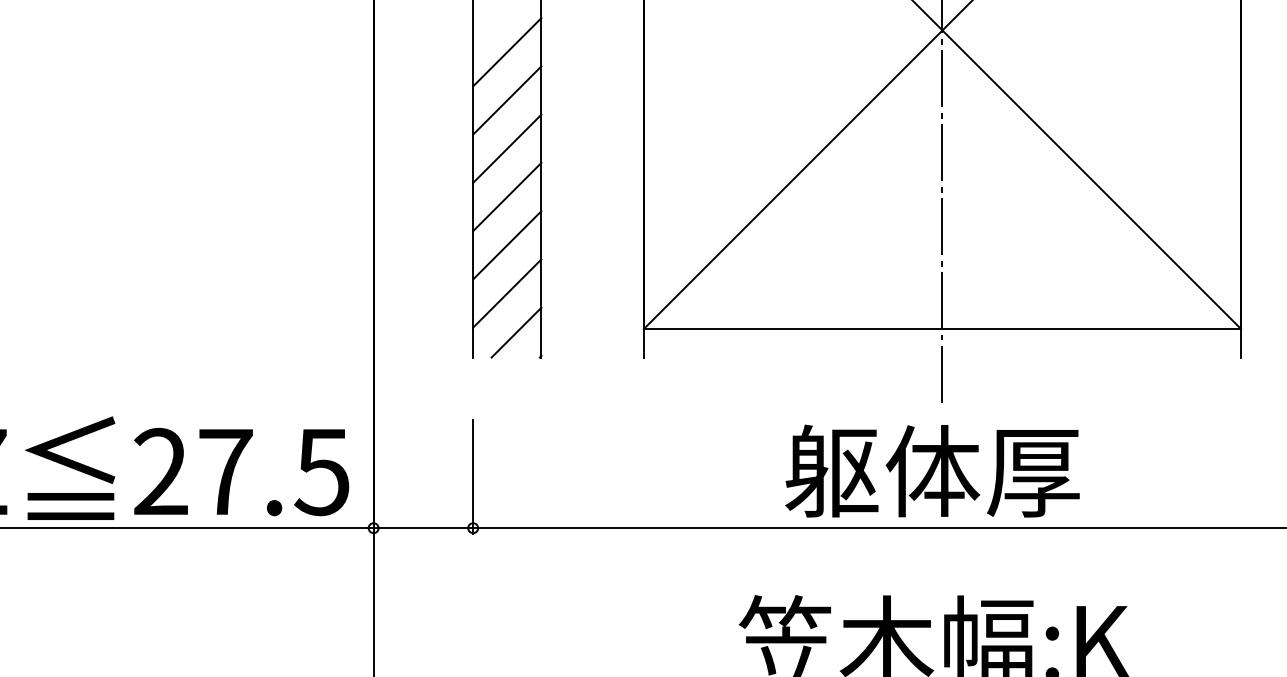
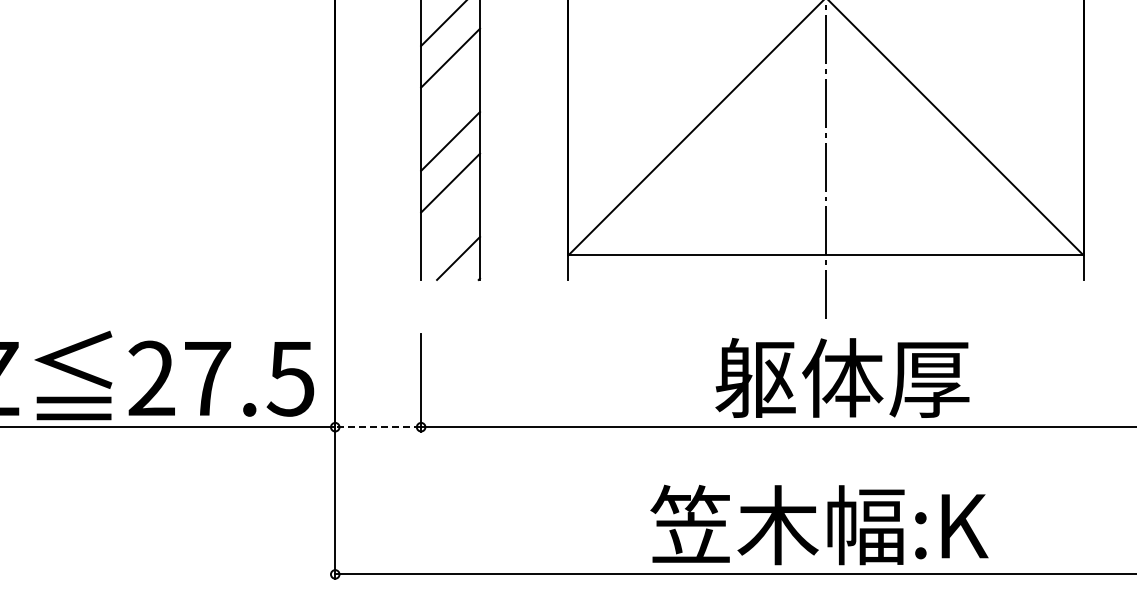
line: (507, 148) -> (450, 99), removed
line: (507, 293) -> (450, 224), removed
text: (932, 470) -> (842, 377), moved
line: (423, 528) -> (378, 427), solid -> dashed

